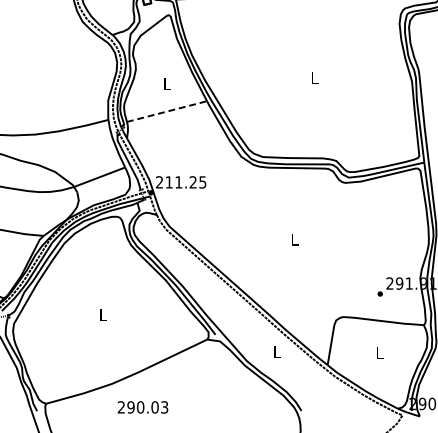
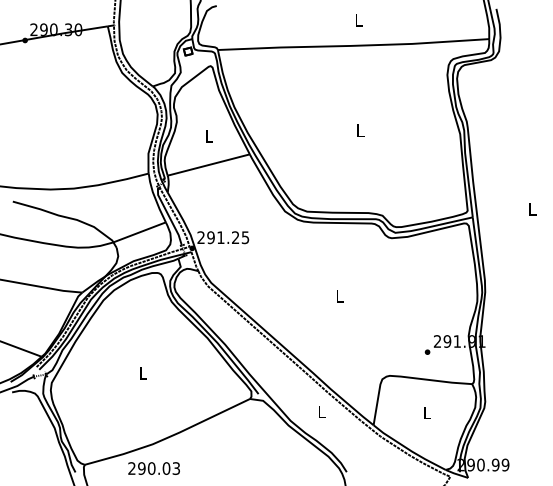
line: (167, 111) -> (209, 164), dashed -> solid
text: (168, 182) -> (210, 237), 211.25 -> 291.25
text: (142, 407) -> (153, 468), moved

